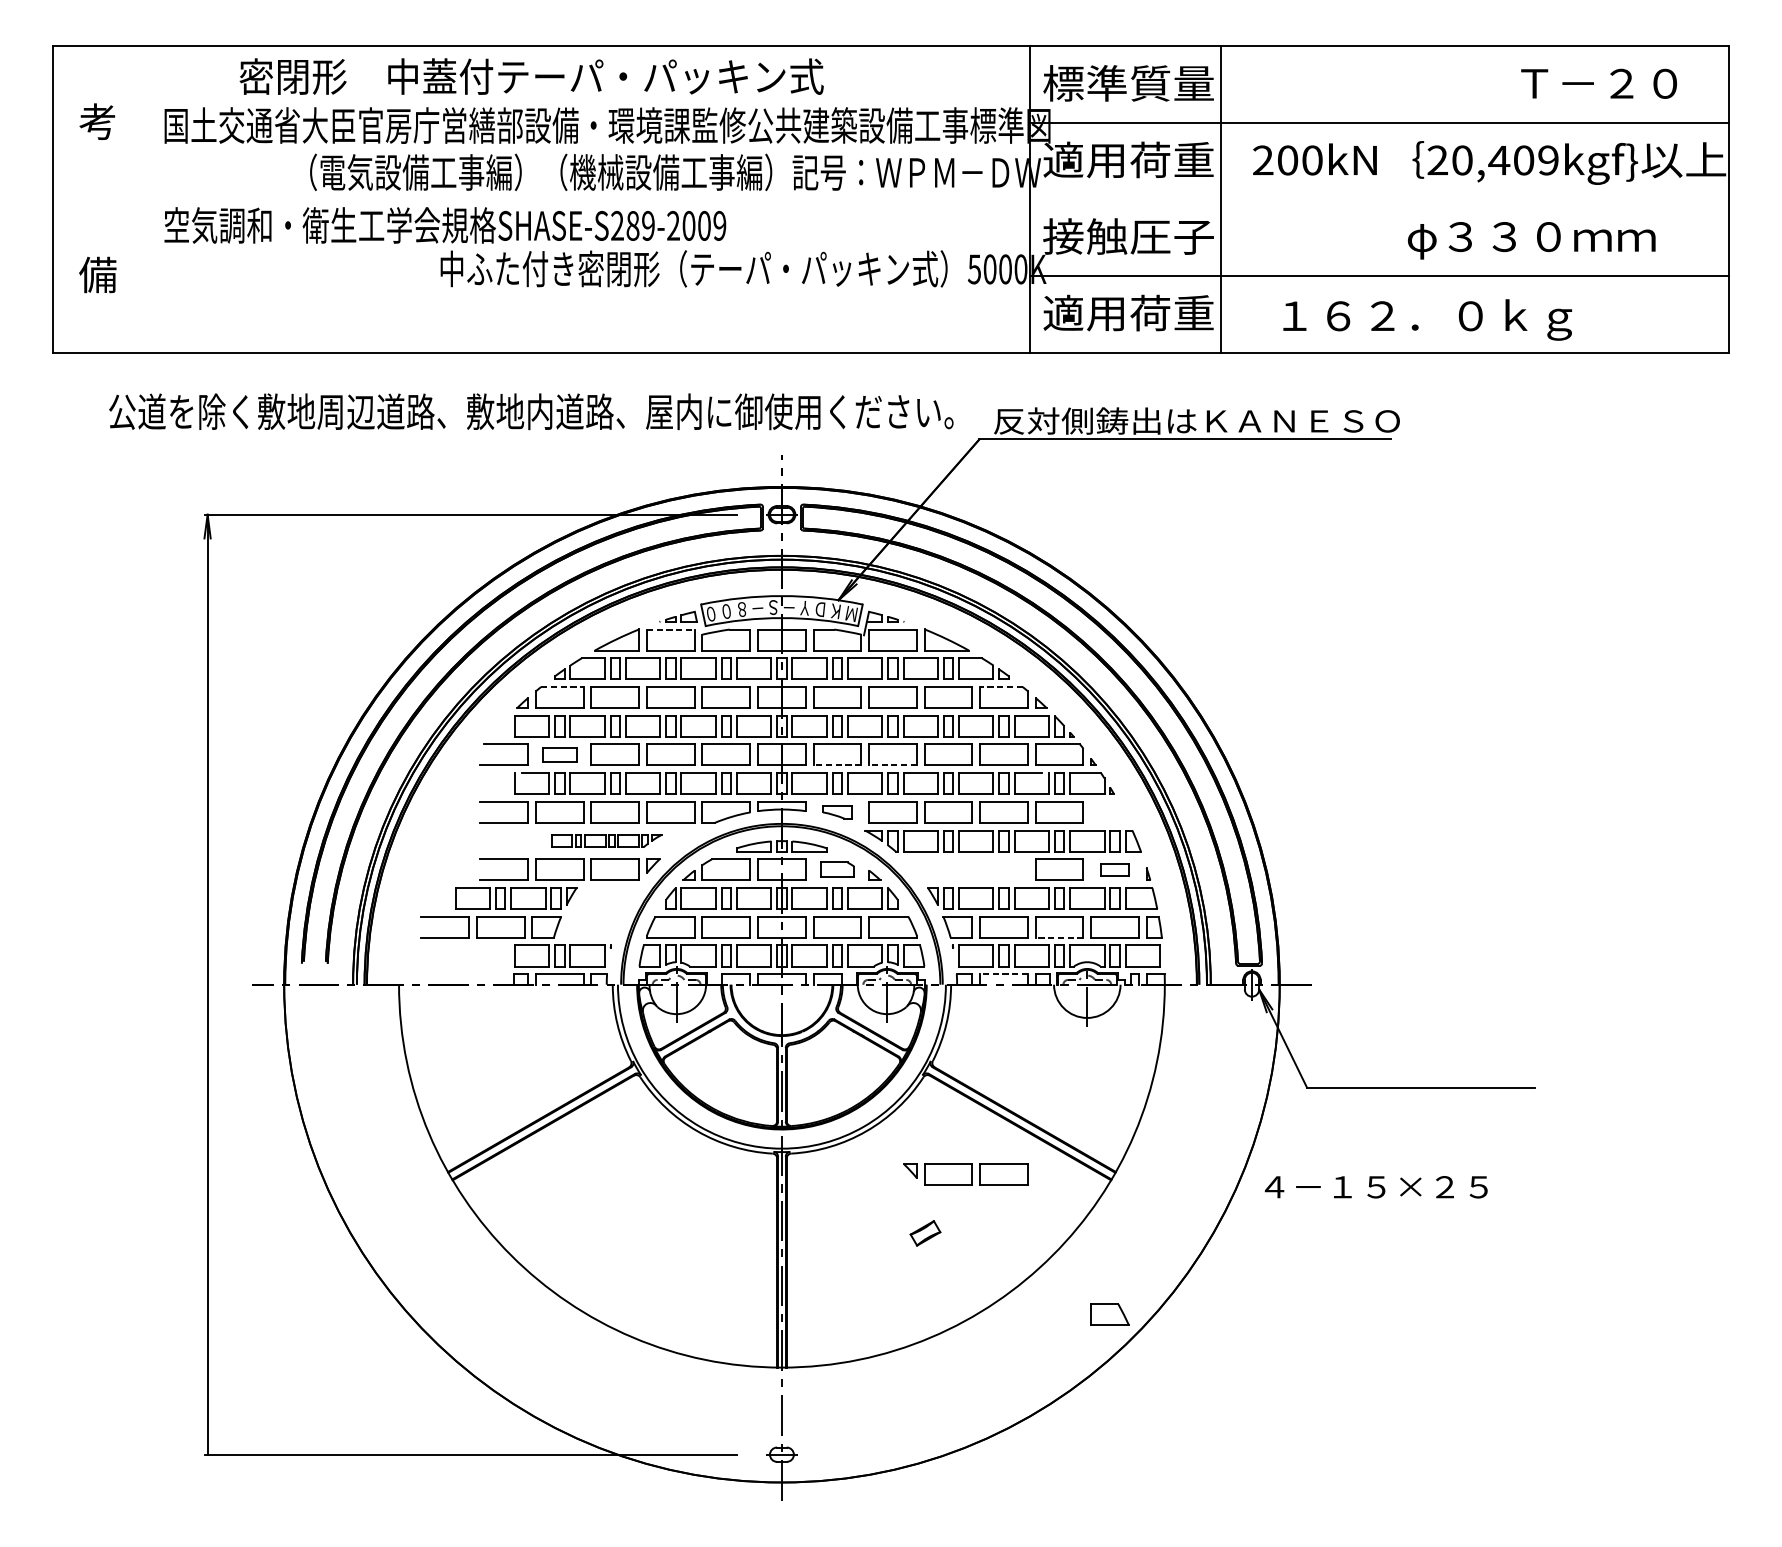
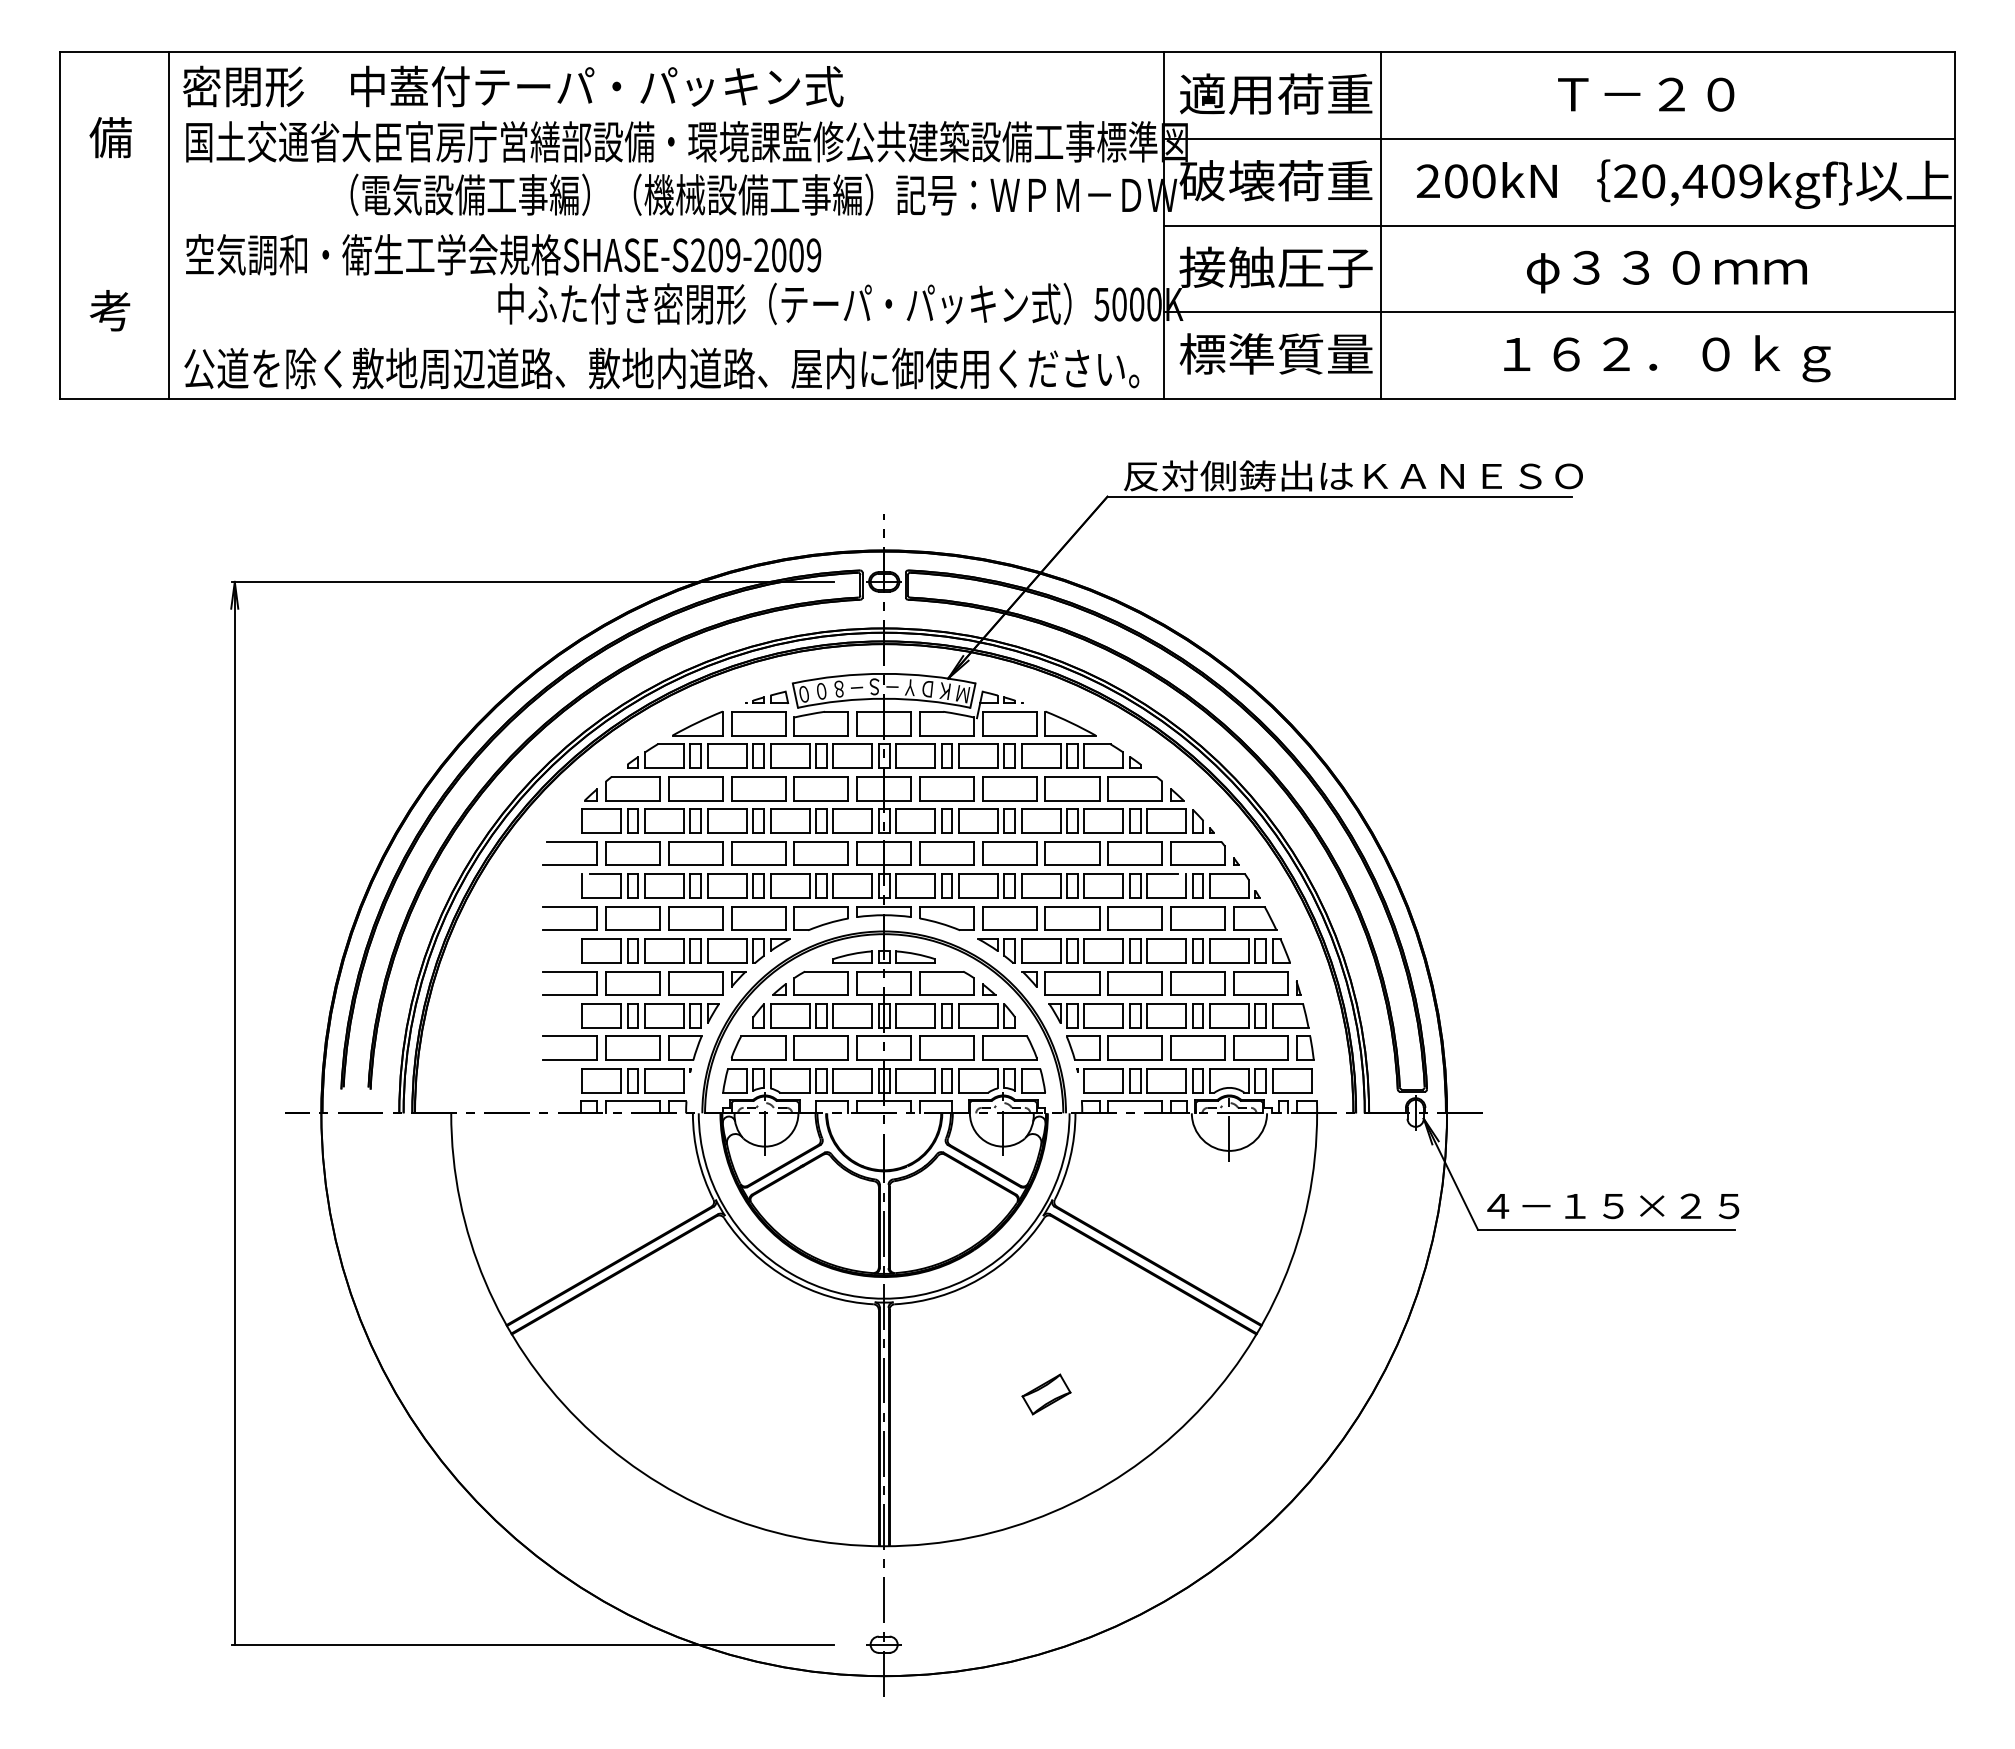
text: (531, 76) -> (513, 86), moved
text: (1128, 82) -> (1275, 93), 標準質量 -> 適用荷重
text: (1599, 83) -> (1646, 94), moved
text: (97, 121) -> (110, 137), 考 -> 備
text: (1084, 159) -> (1226, 180), 適用荷重 -> 破壊荷重
line: (148, 199) -> (168, 225), added
line: (1379, 199) -> (1559, 225), added
text: (632, 226) -> (715, 255), SHASE-S289-2009 -> SHASE-S209-2009
text: (1531, 240) -> (1666, 271), moved
text: (97, 274) -> (110, 310), 備 -> 考
text: (1128, 312) -> (1275, 353), 適用荷重 -> 標準質量
text: (1427, 319) -> (1667, 358), moved
text: (531, 411) -> (661, 368), moved
line: (671, 629) -> (759, 711), dashed -> solid
line: (562, 686) -> (636, 776), dashed -> solid
line: (1000, 686) -> (1131, 776), dashed -> solid
part: (559, 754) -> (632, 853), size x1.43
line: (837, 765) -> (946, 865), dashed -> solid
line: (892, 765) -> (1009, 865), dashed -> solid
part: (837, 812) -> (946, 918), size x1.67
part: (606, 840) -> (685, 950), size x1.67
part: (837, 869) -> (946, 983), size x1.43
part: (1114, 869) -> (1260, 983), size x1.67
part: (498, 912) -> (630, 1031), moved
line: (1059, 937) -> (1197, 1060), dashed -> solid
line: (1003, 974) -> (1134, 1101), dashed -> solid
part: (965, 1175) -> (1091, 983), moved
text: (1376, 1187) -> (1613, 1206), moved
part: (925, 1233) -> (1046, 1394), size x1.43
part: (1110, 1314) -> (1255, 918), moved

